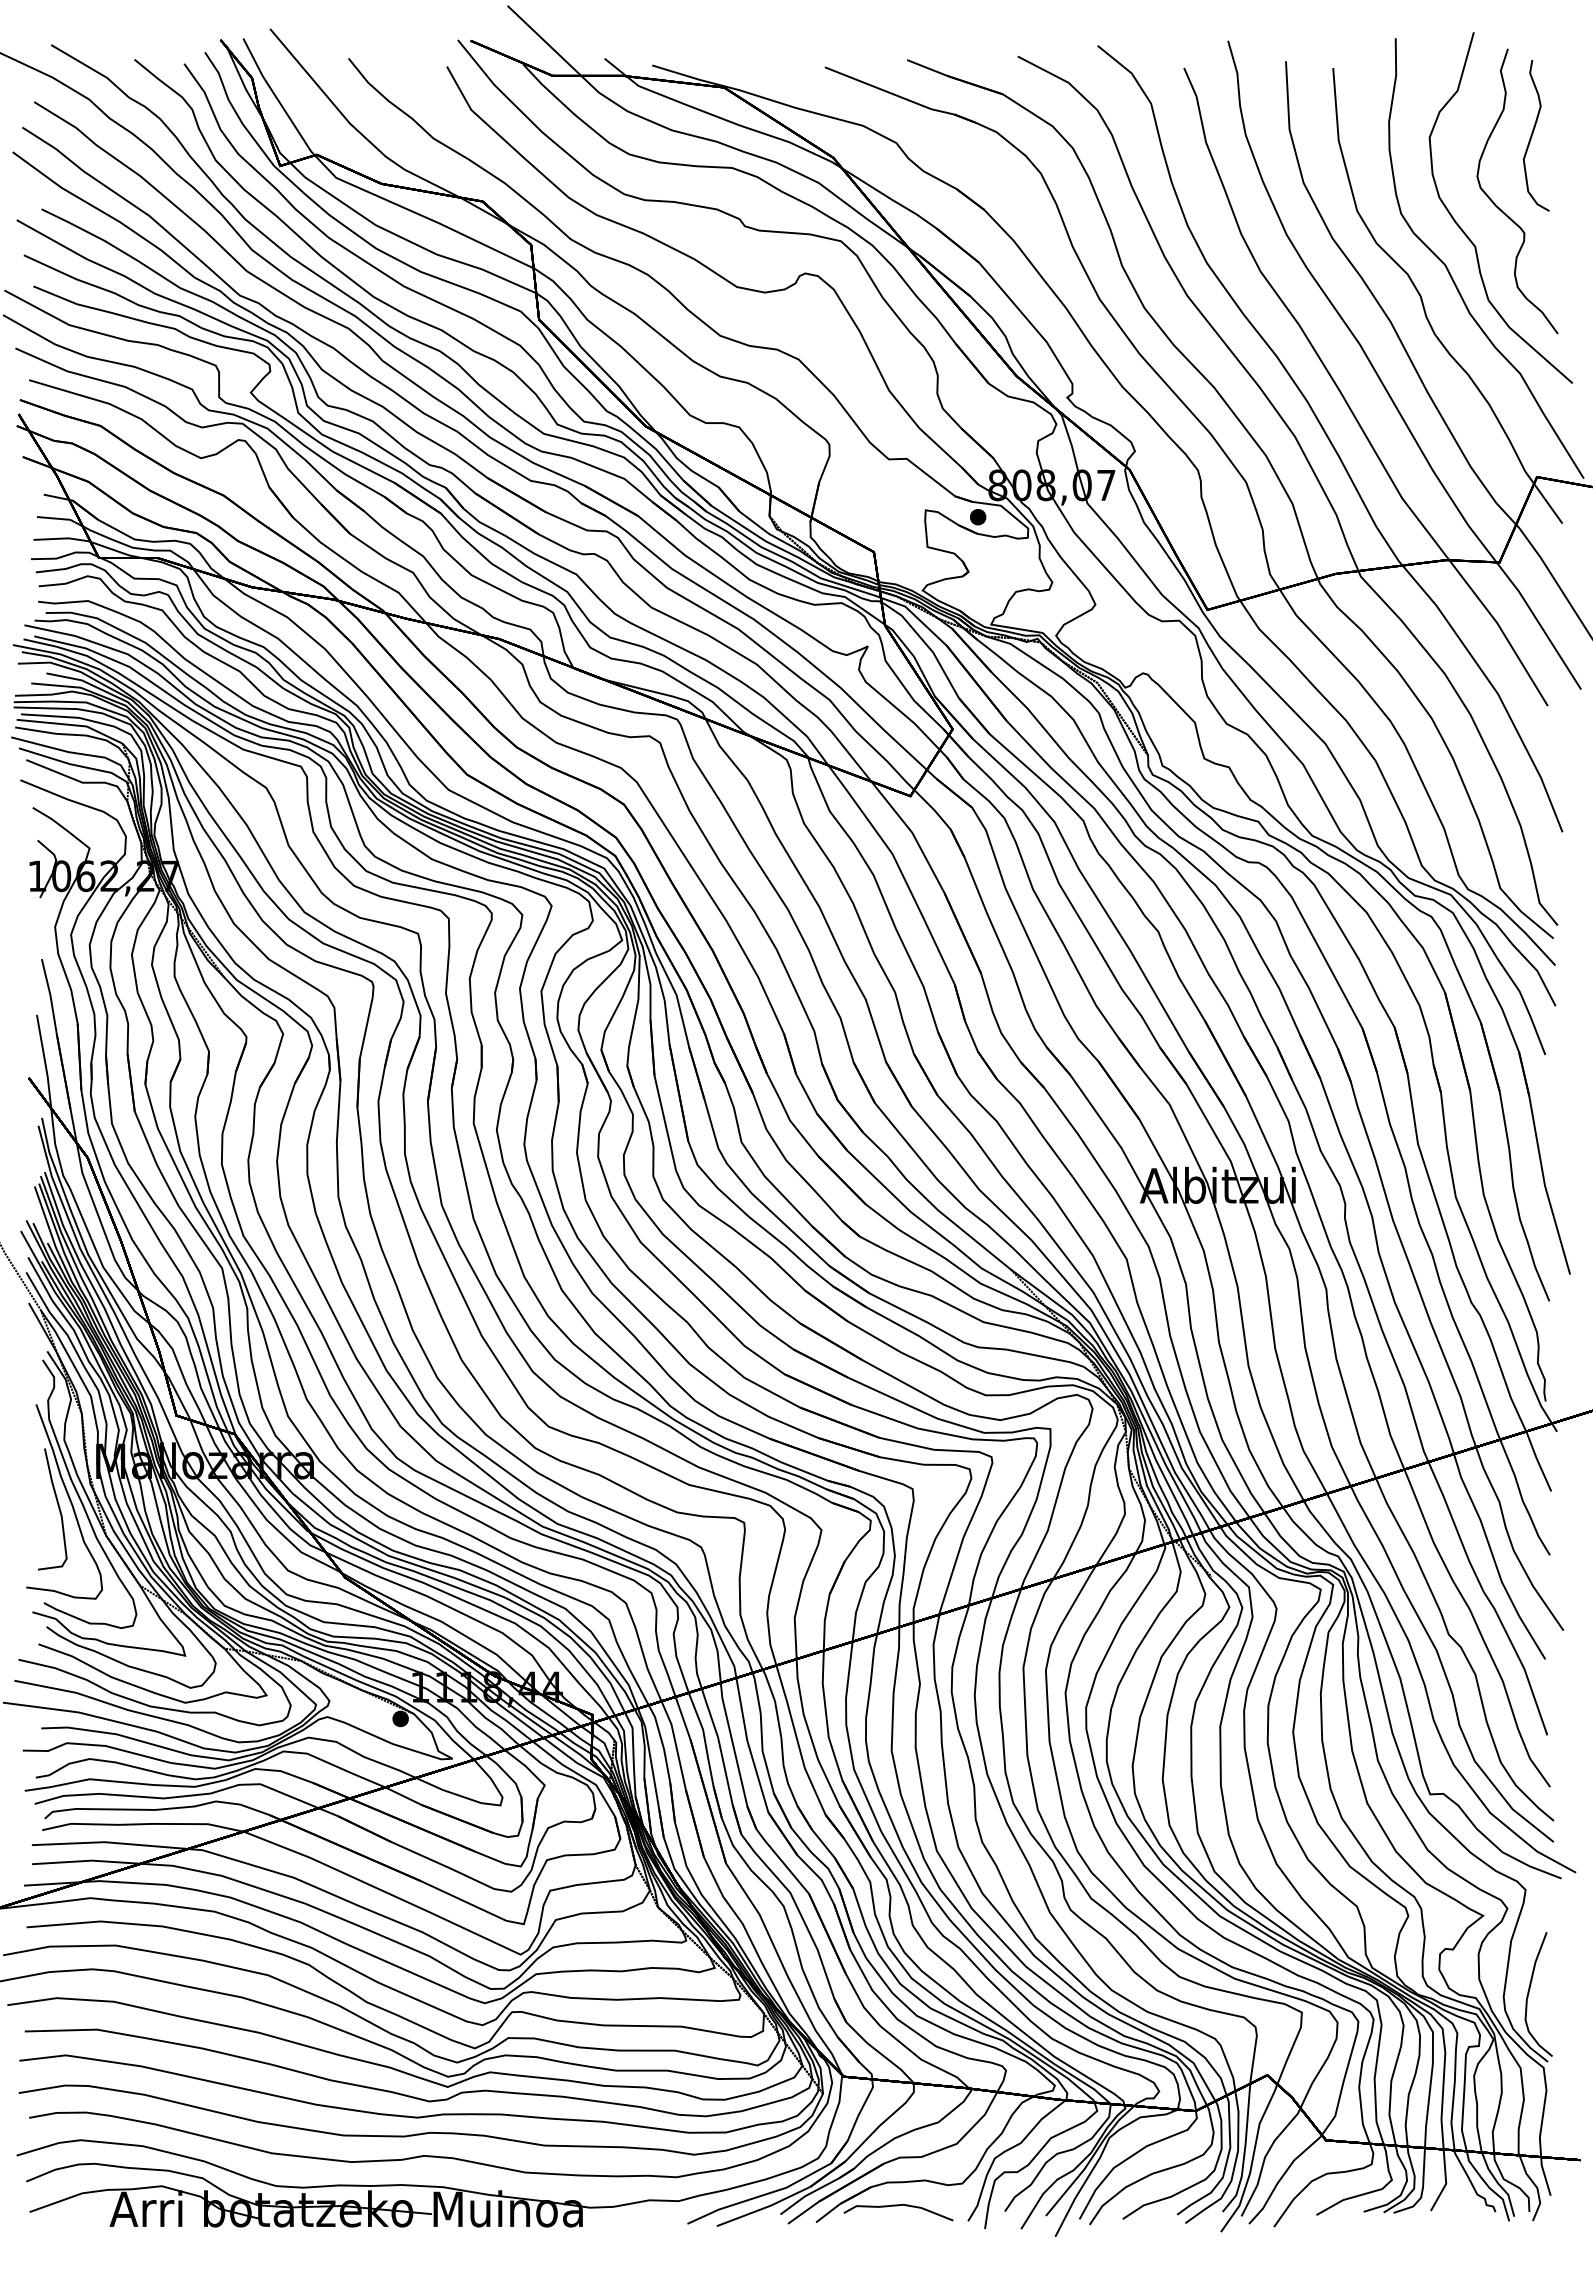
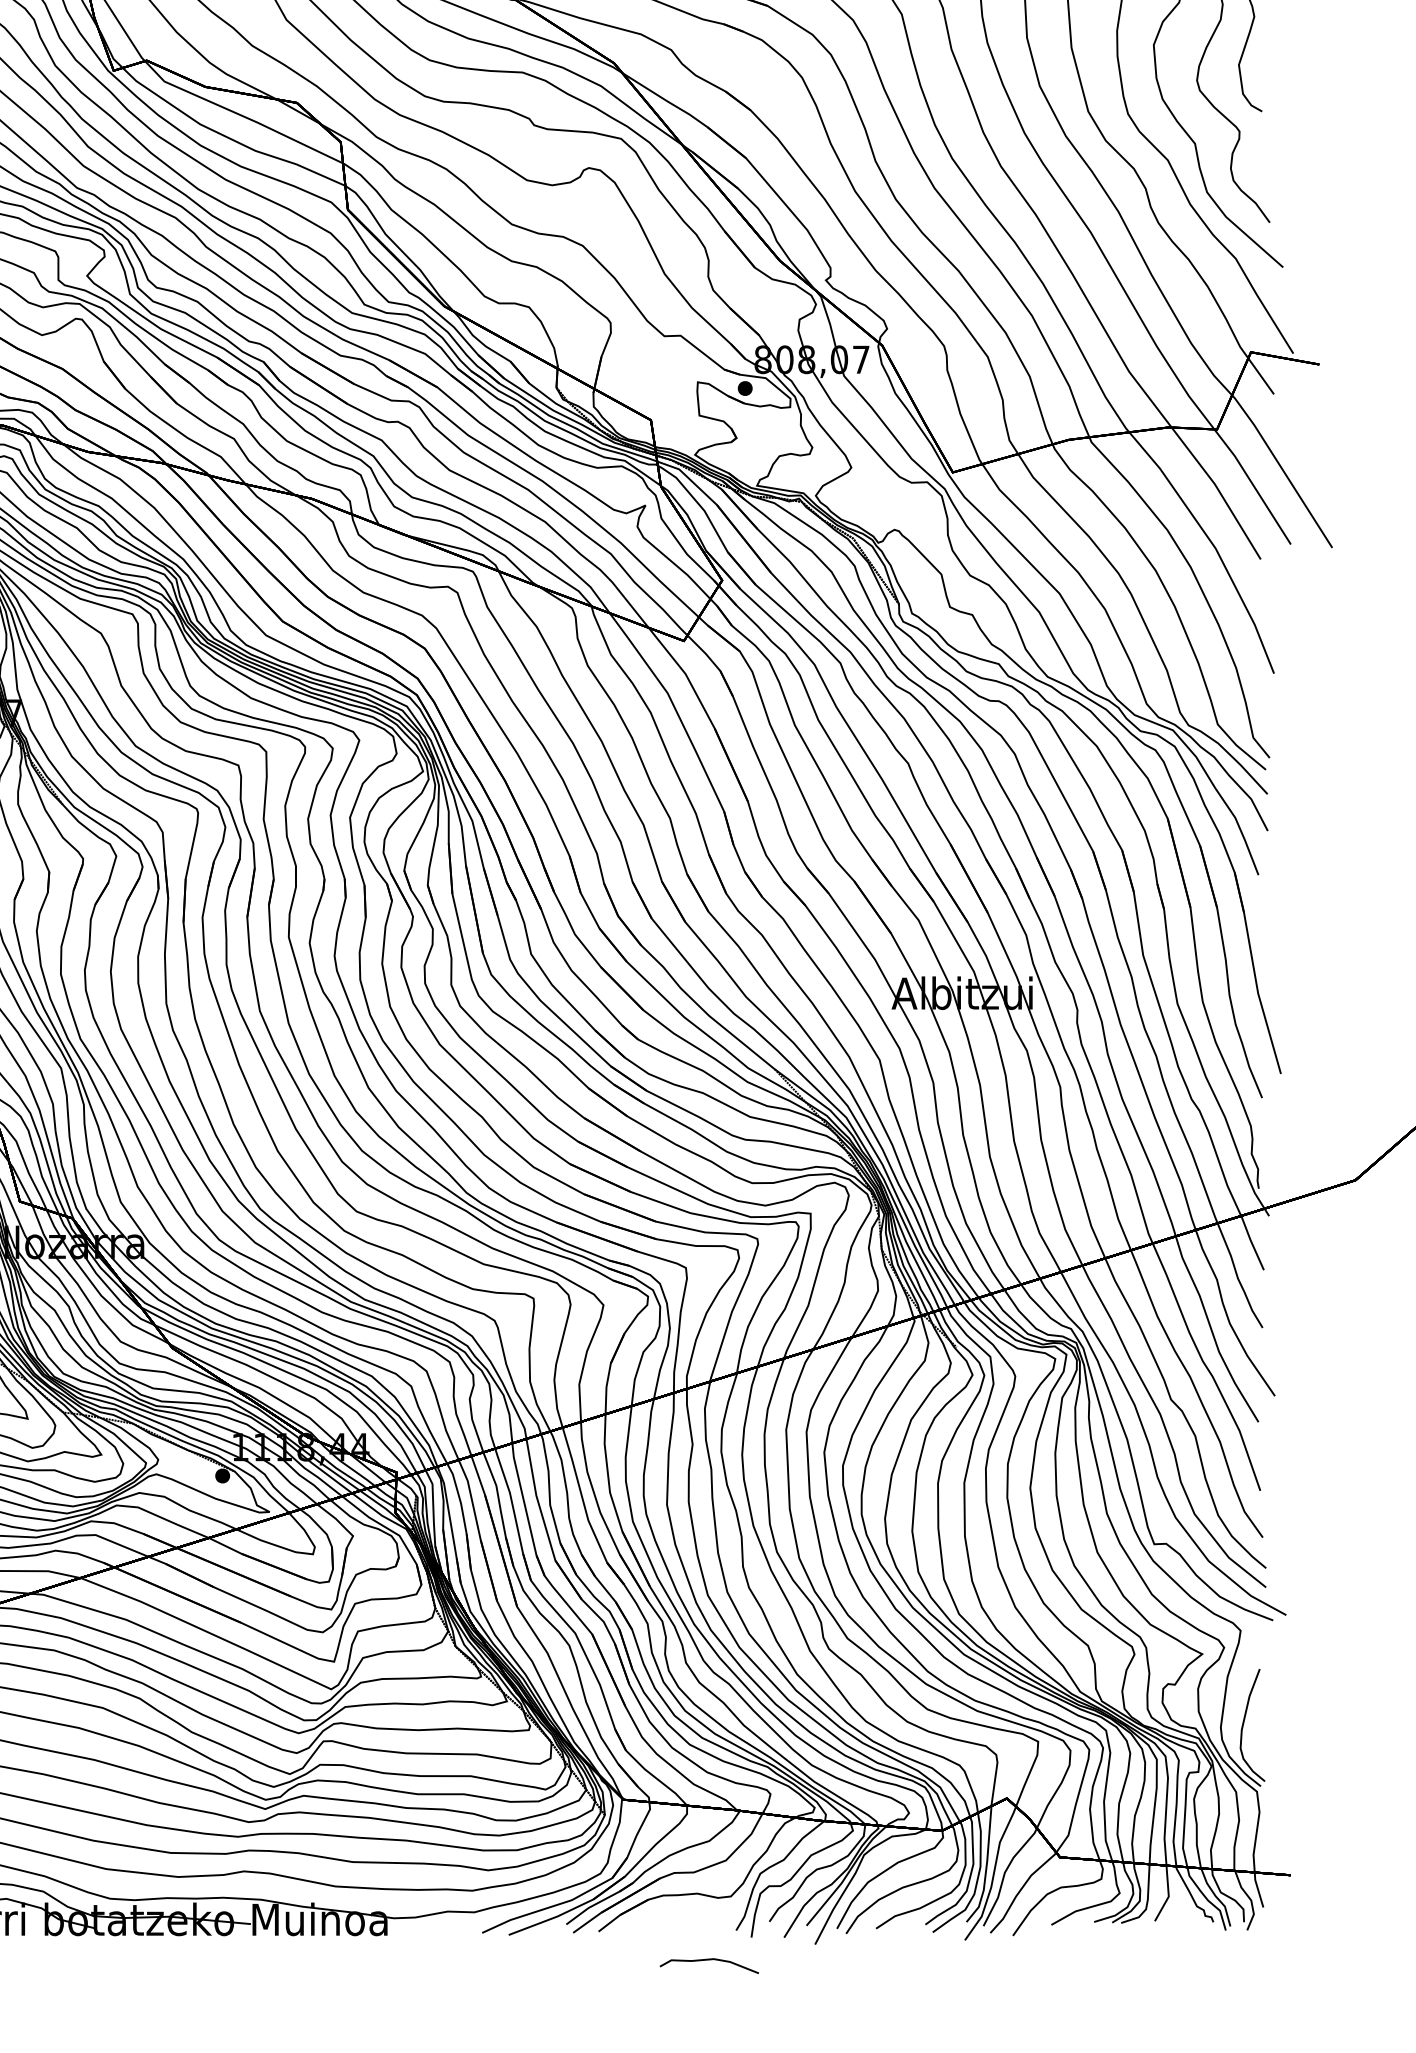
curve: (898, 2206) -> (709, 1960), moved

